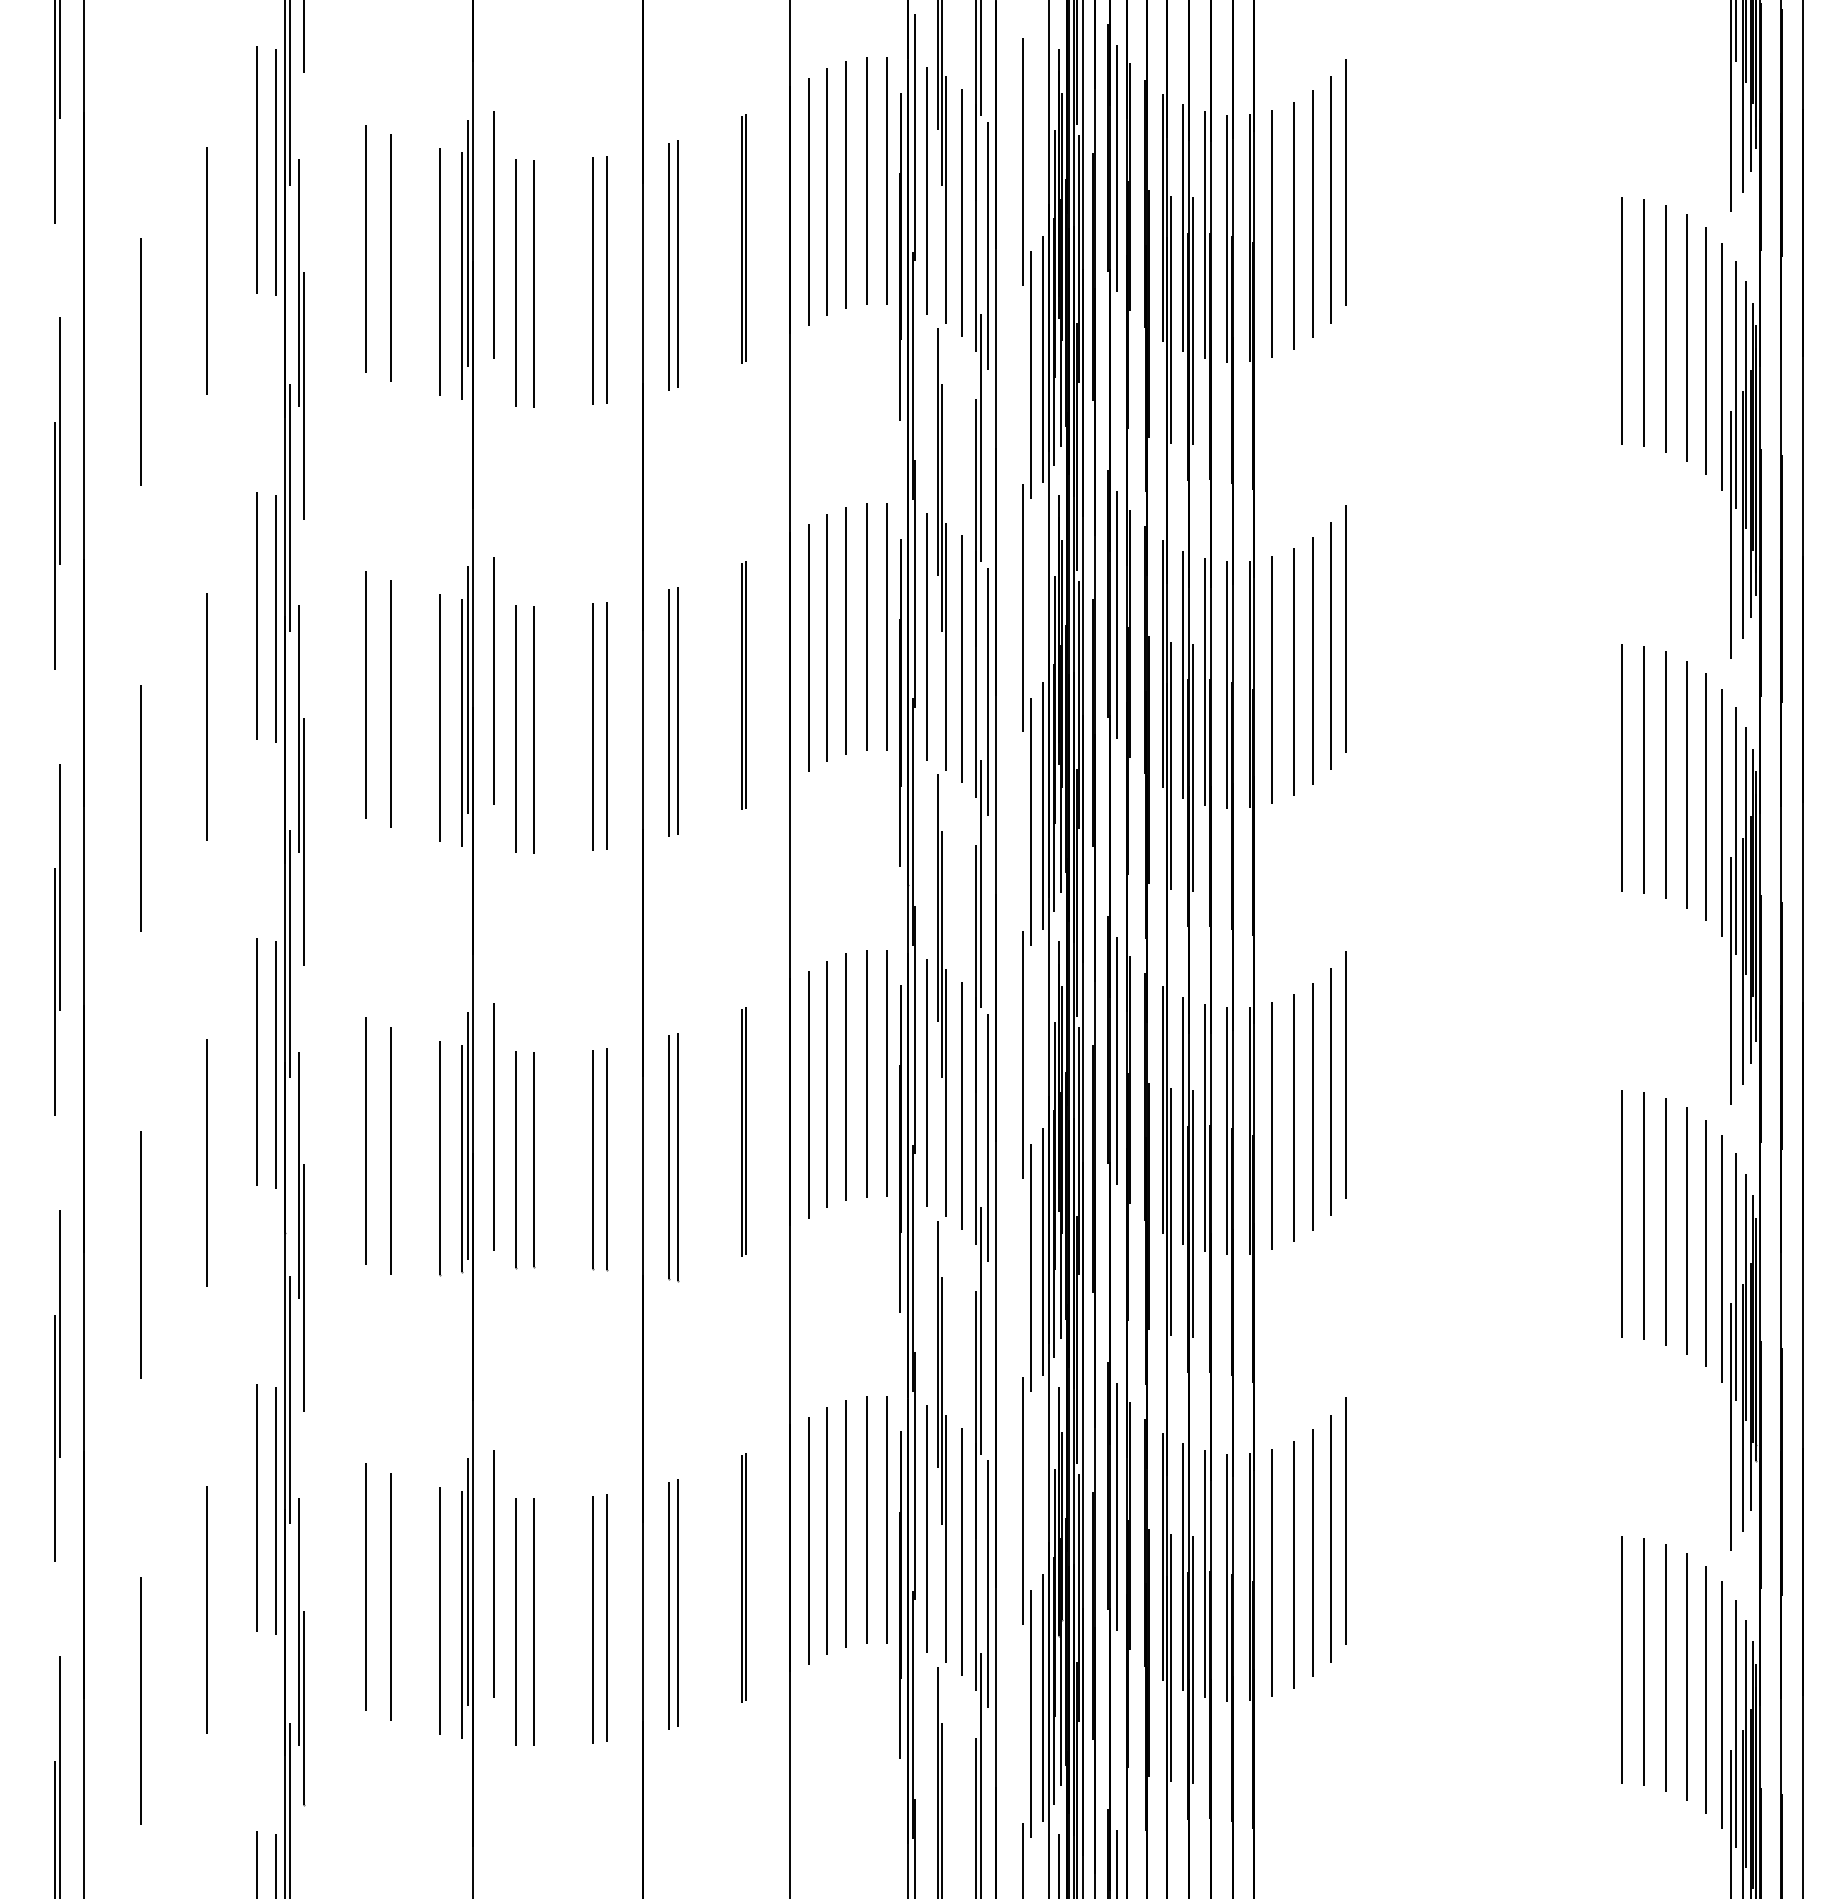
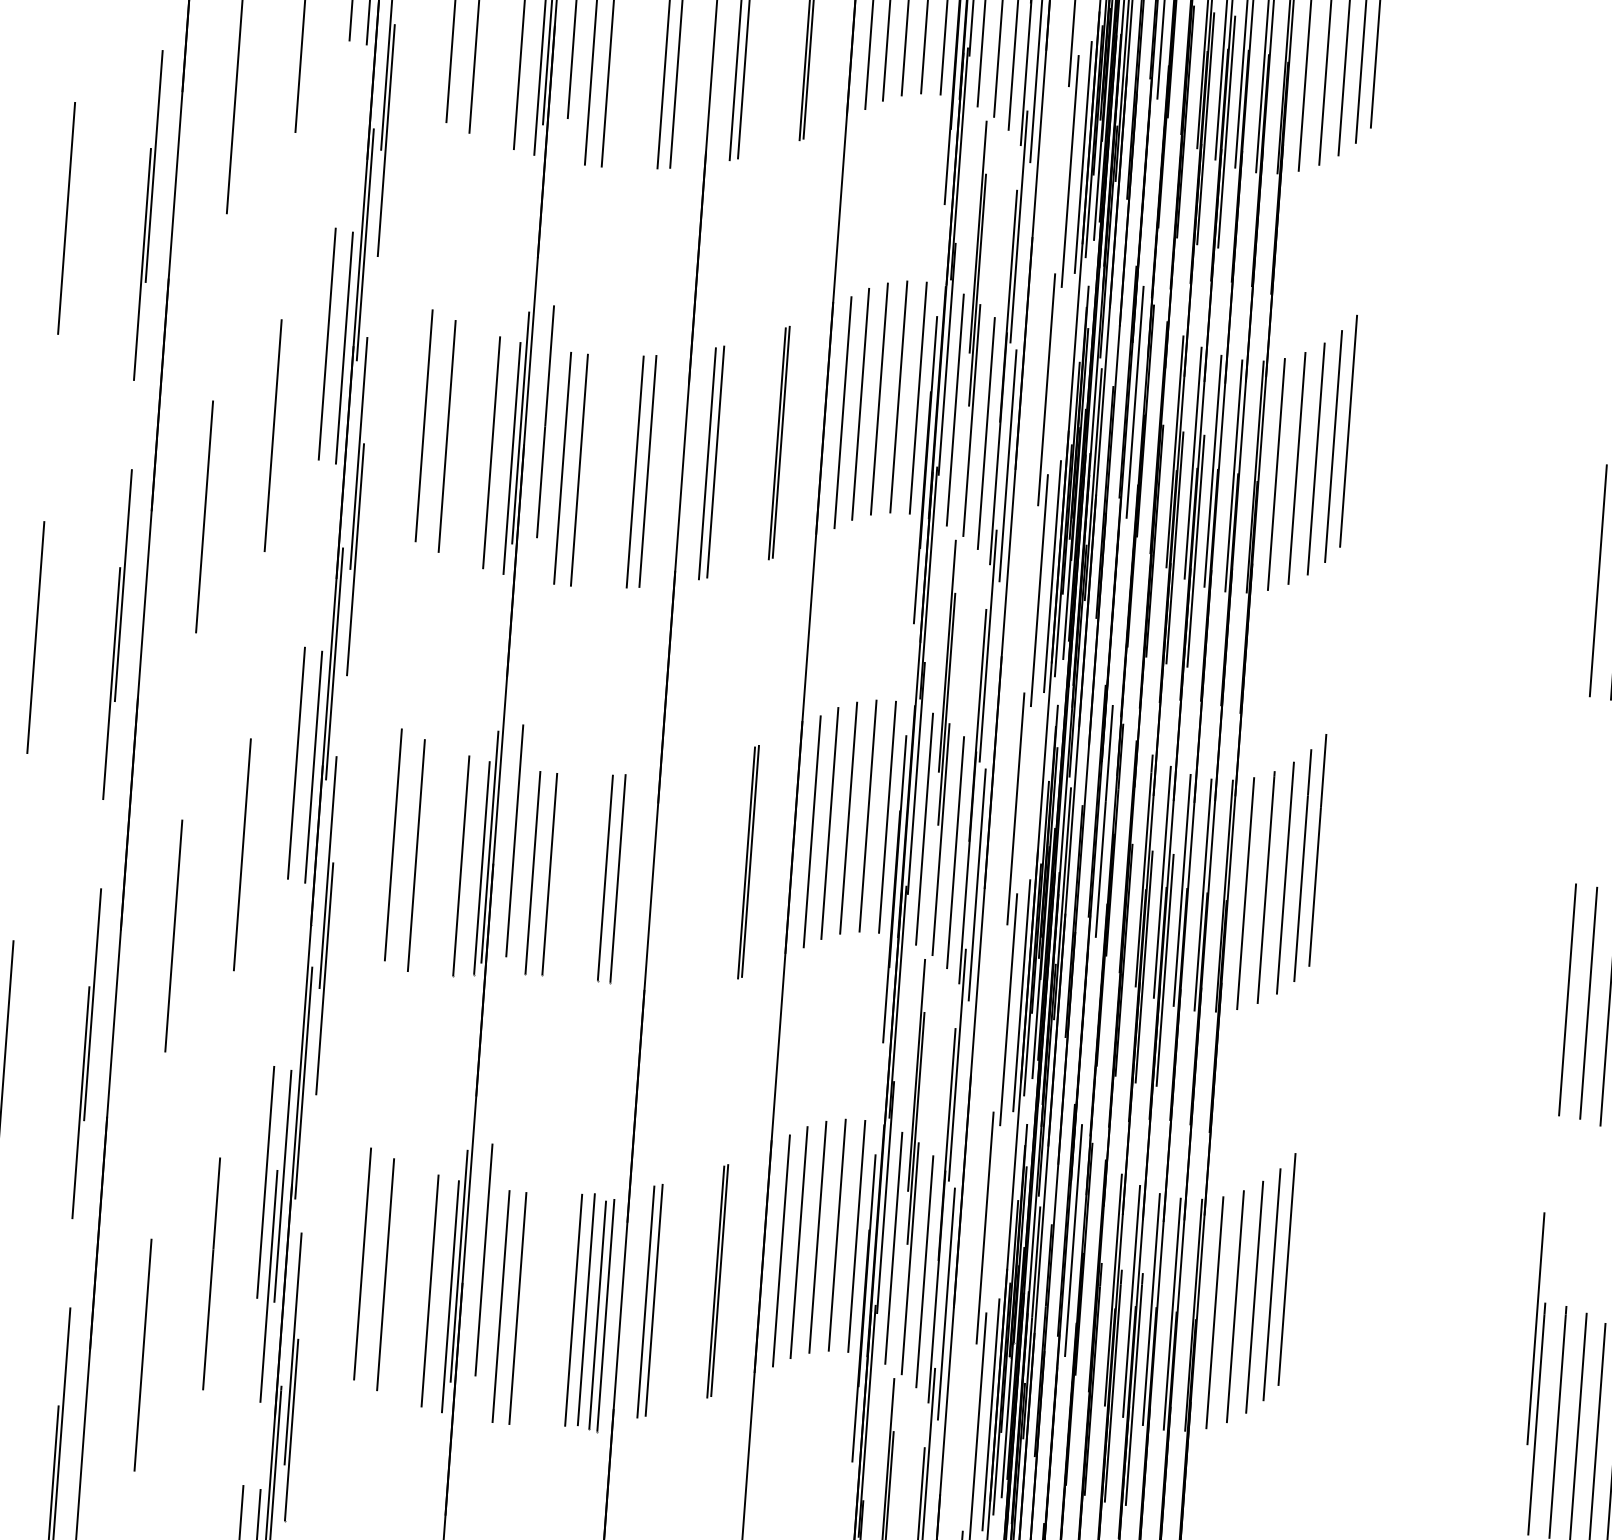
part: (673, 1157) -> (601, 1315), moved
line: (1613, 1564) -> (1535, 1328), added
line: (268, 1617) -> (268, 1285), added
part: (301, 1652) -> (293, 1378), moved

